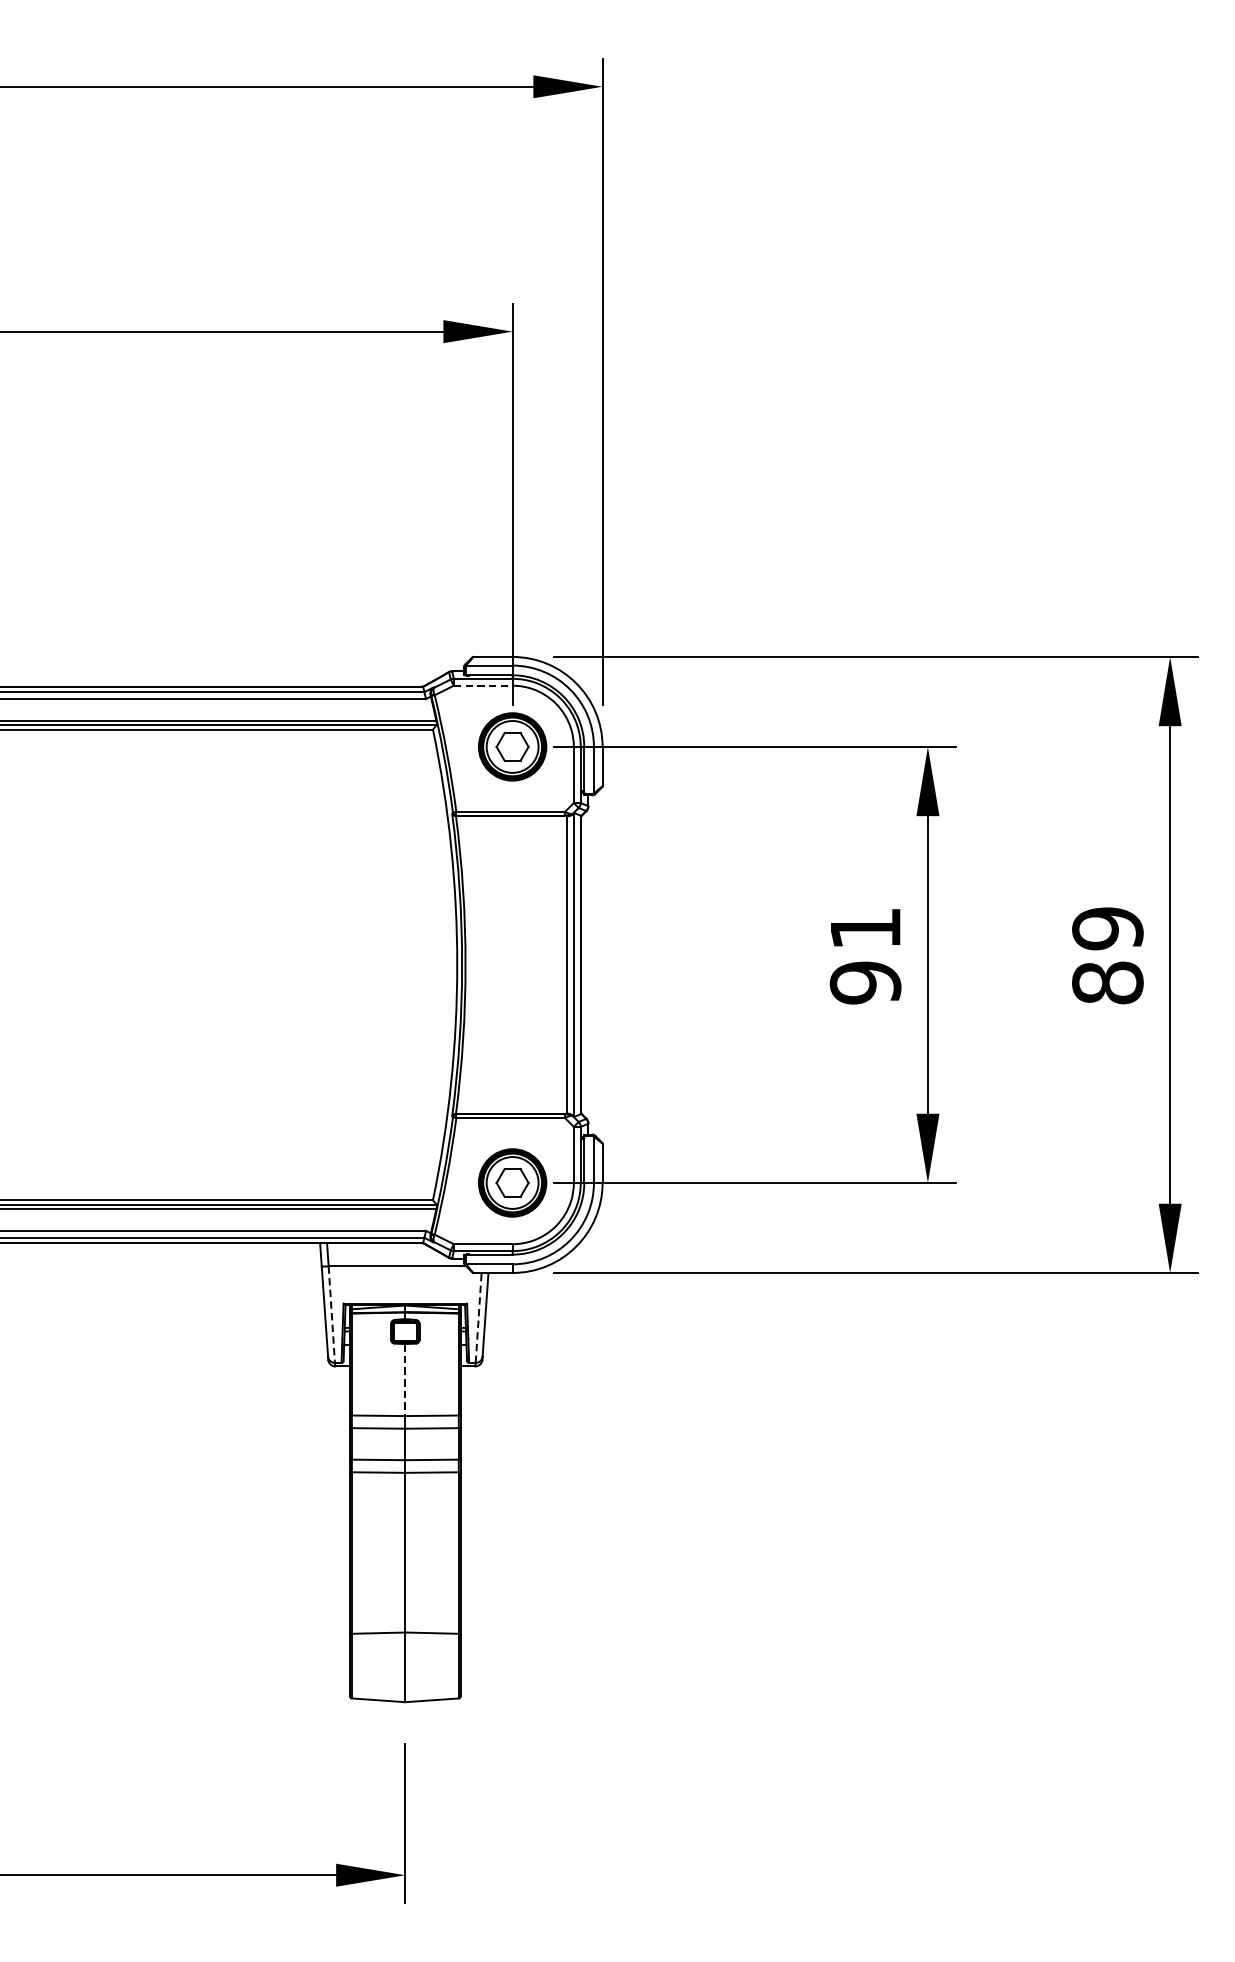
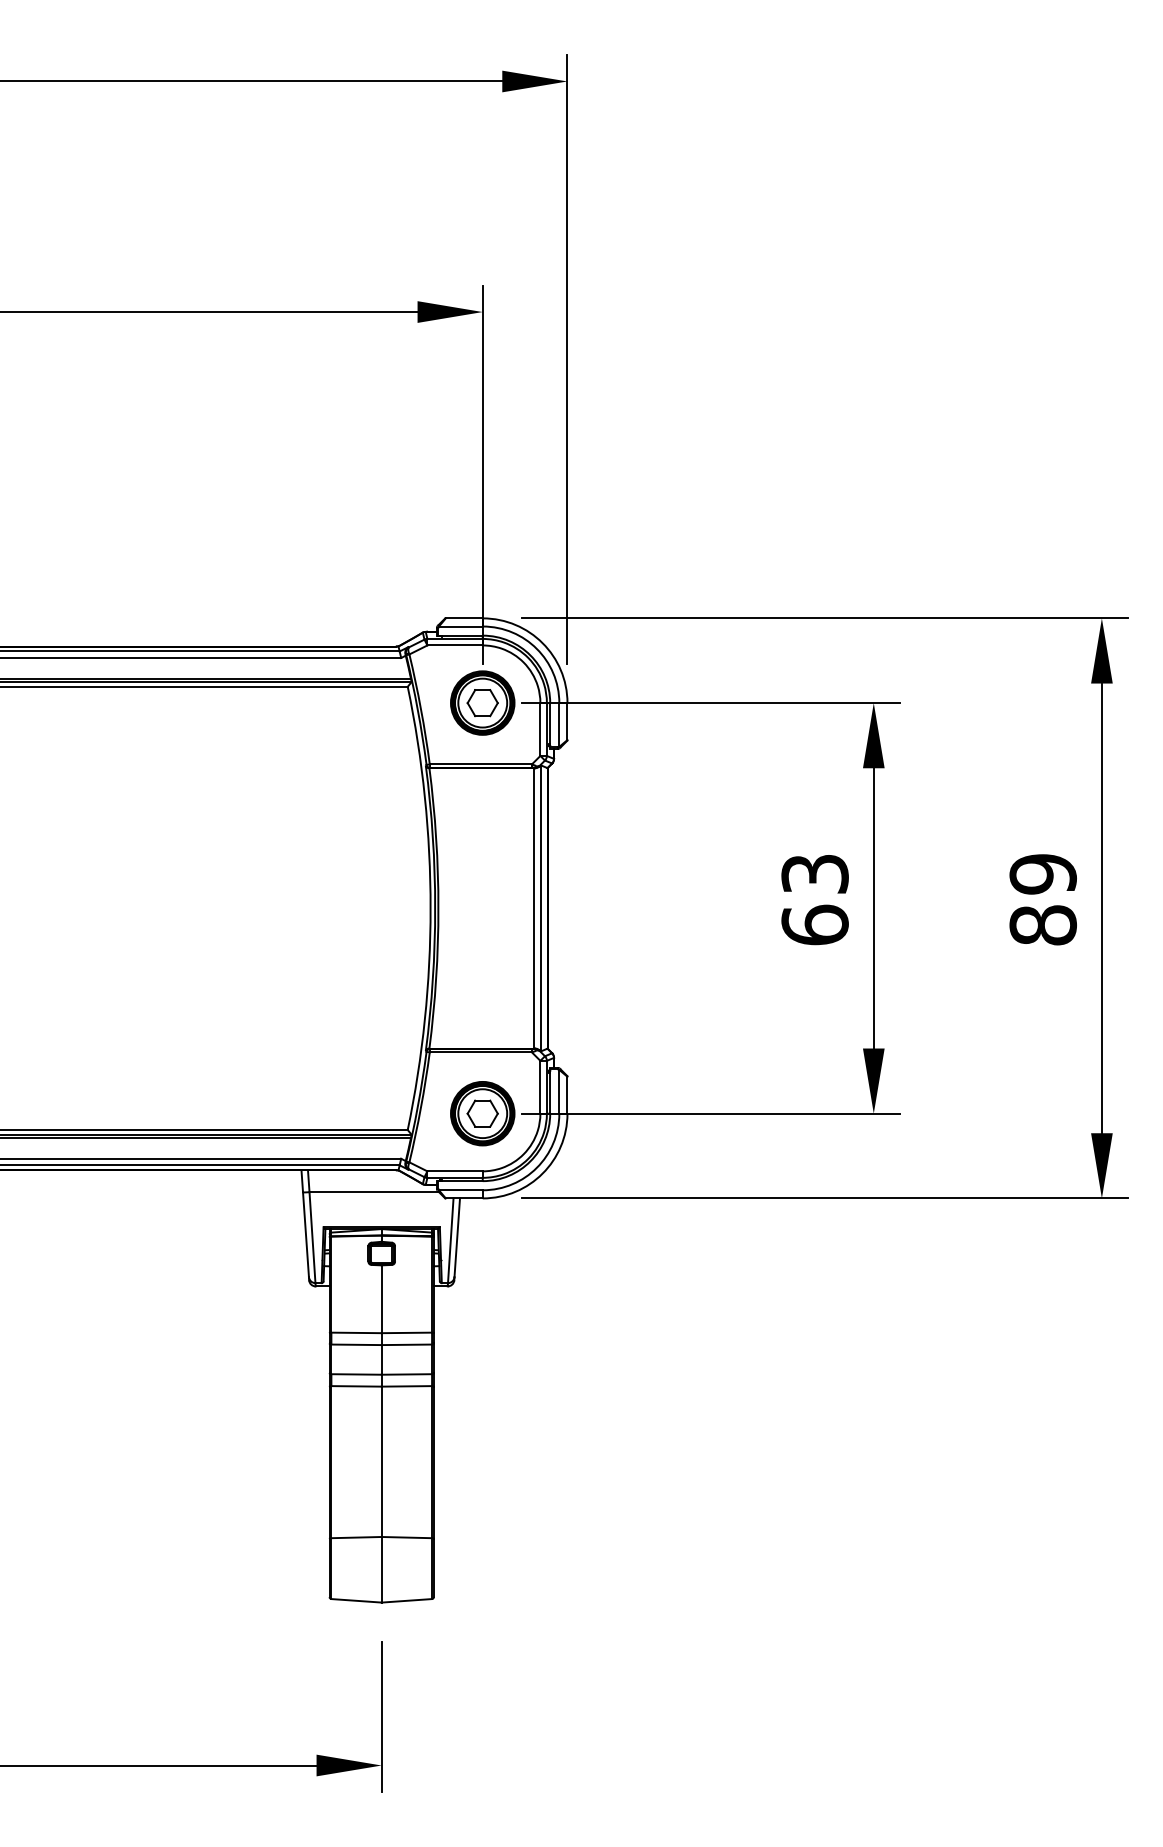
line: (483, 685) -> (455, 645), dashed -> solid
text: (864, 956) -> (814, 900), 91 -> 63
line: (331, 1314) -> (312, 1237), dashed -> solid
line: (478, 1317) -> (450, 1240), dashed -> solid
line: (405, 1380) -> (381, 1299), dashed -> solid

